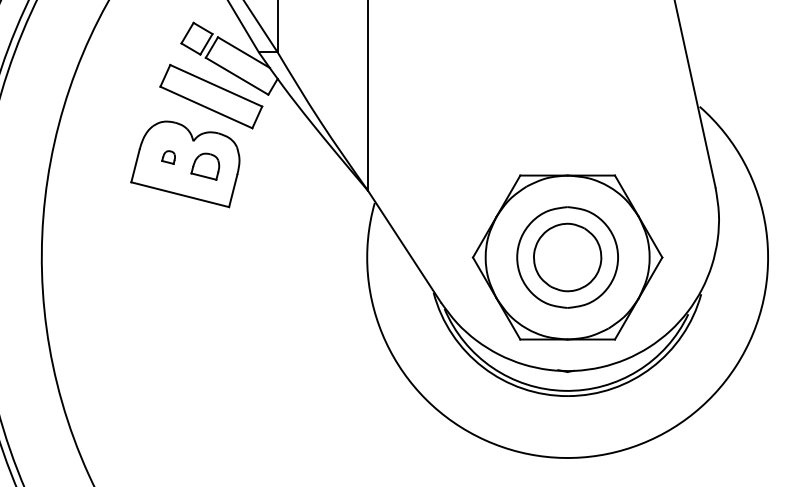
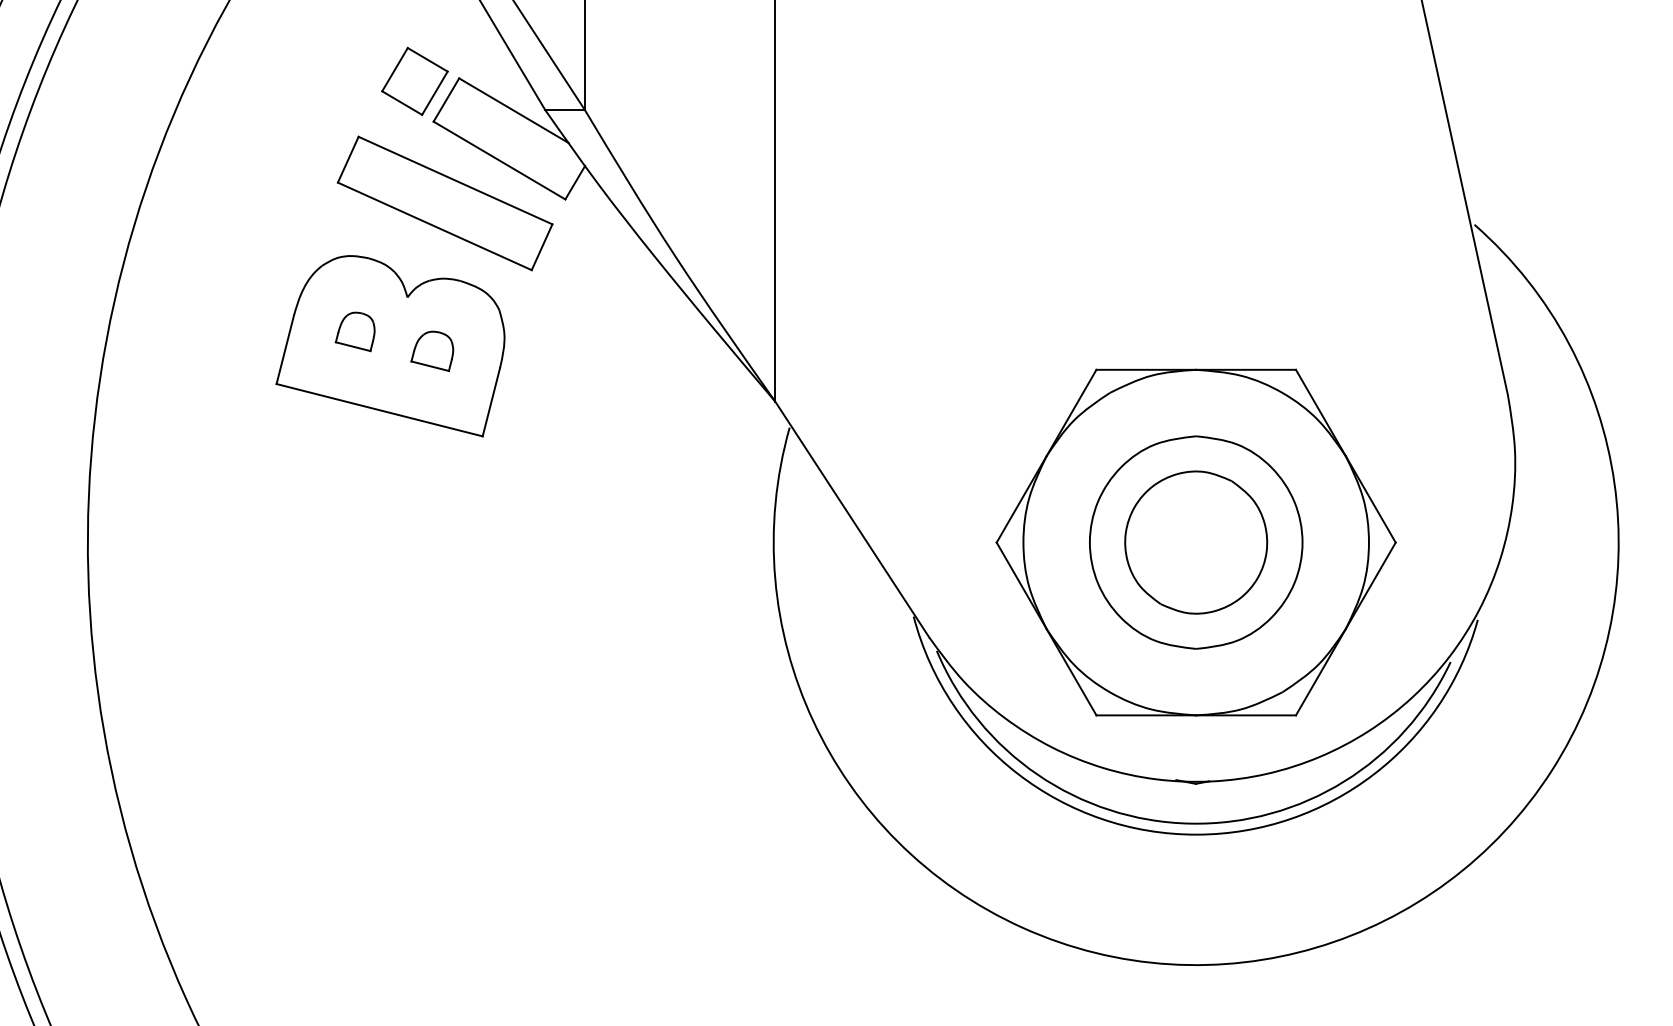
part: (168, 157) -> (354, 331), size x1.43
part: (204, 166) -> (430, 350), size x0.71

